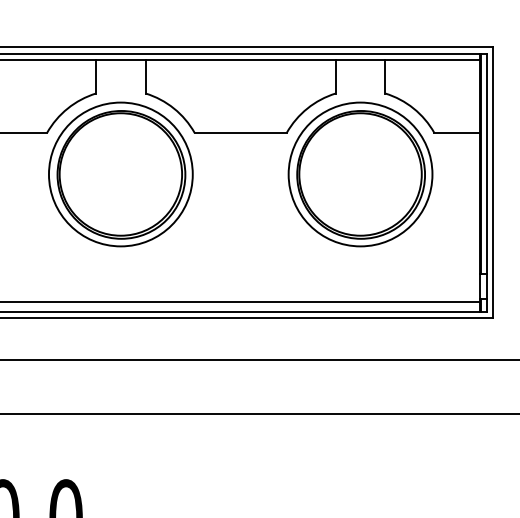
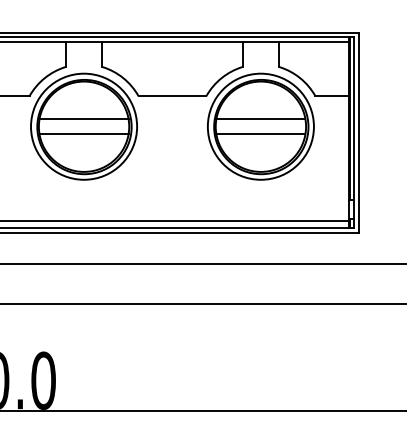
line: (120, 164) -> (83, 119), added
line: (360, 164) -> (260, 119), added
line: (120, 185) -> (83, 134), added
line: (360, 185) -> (260, 134), added

